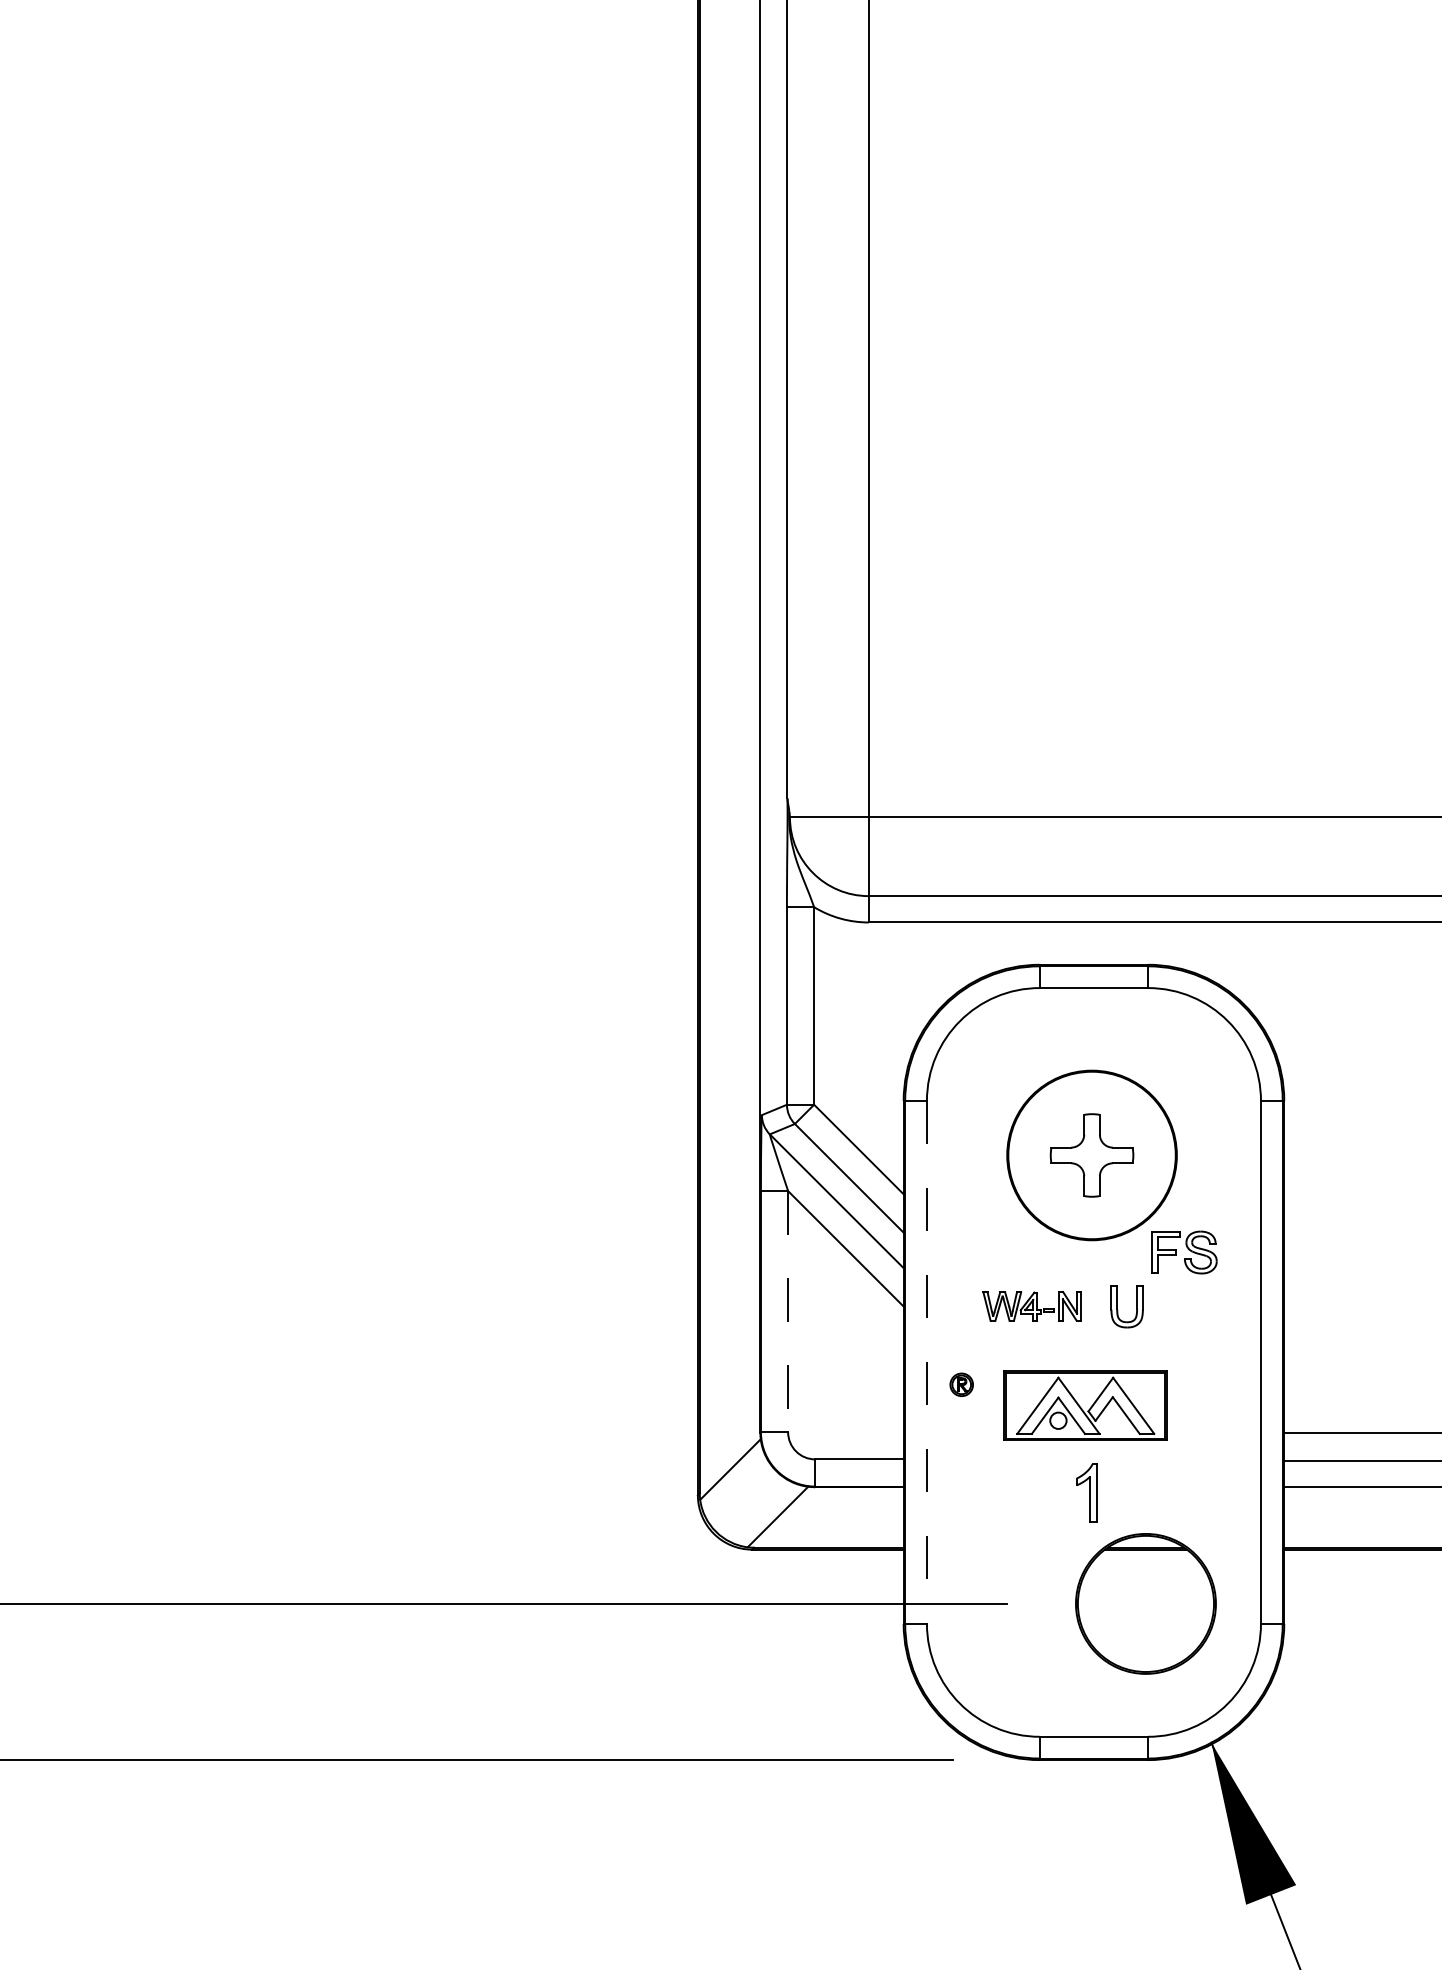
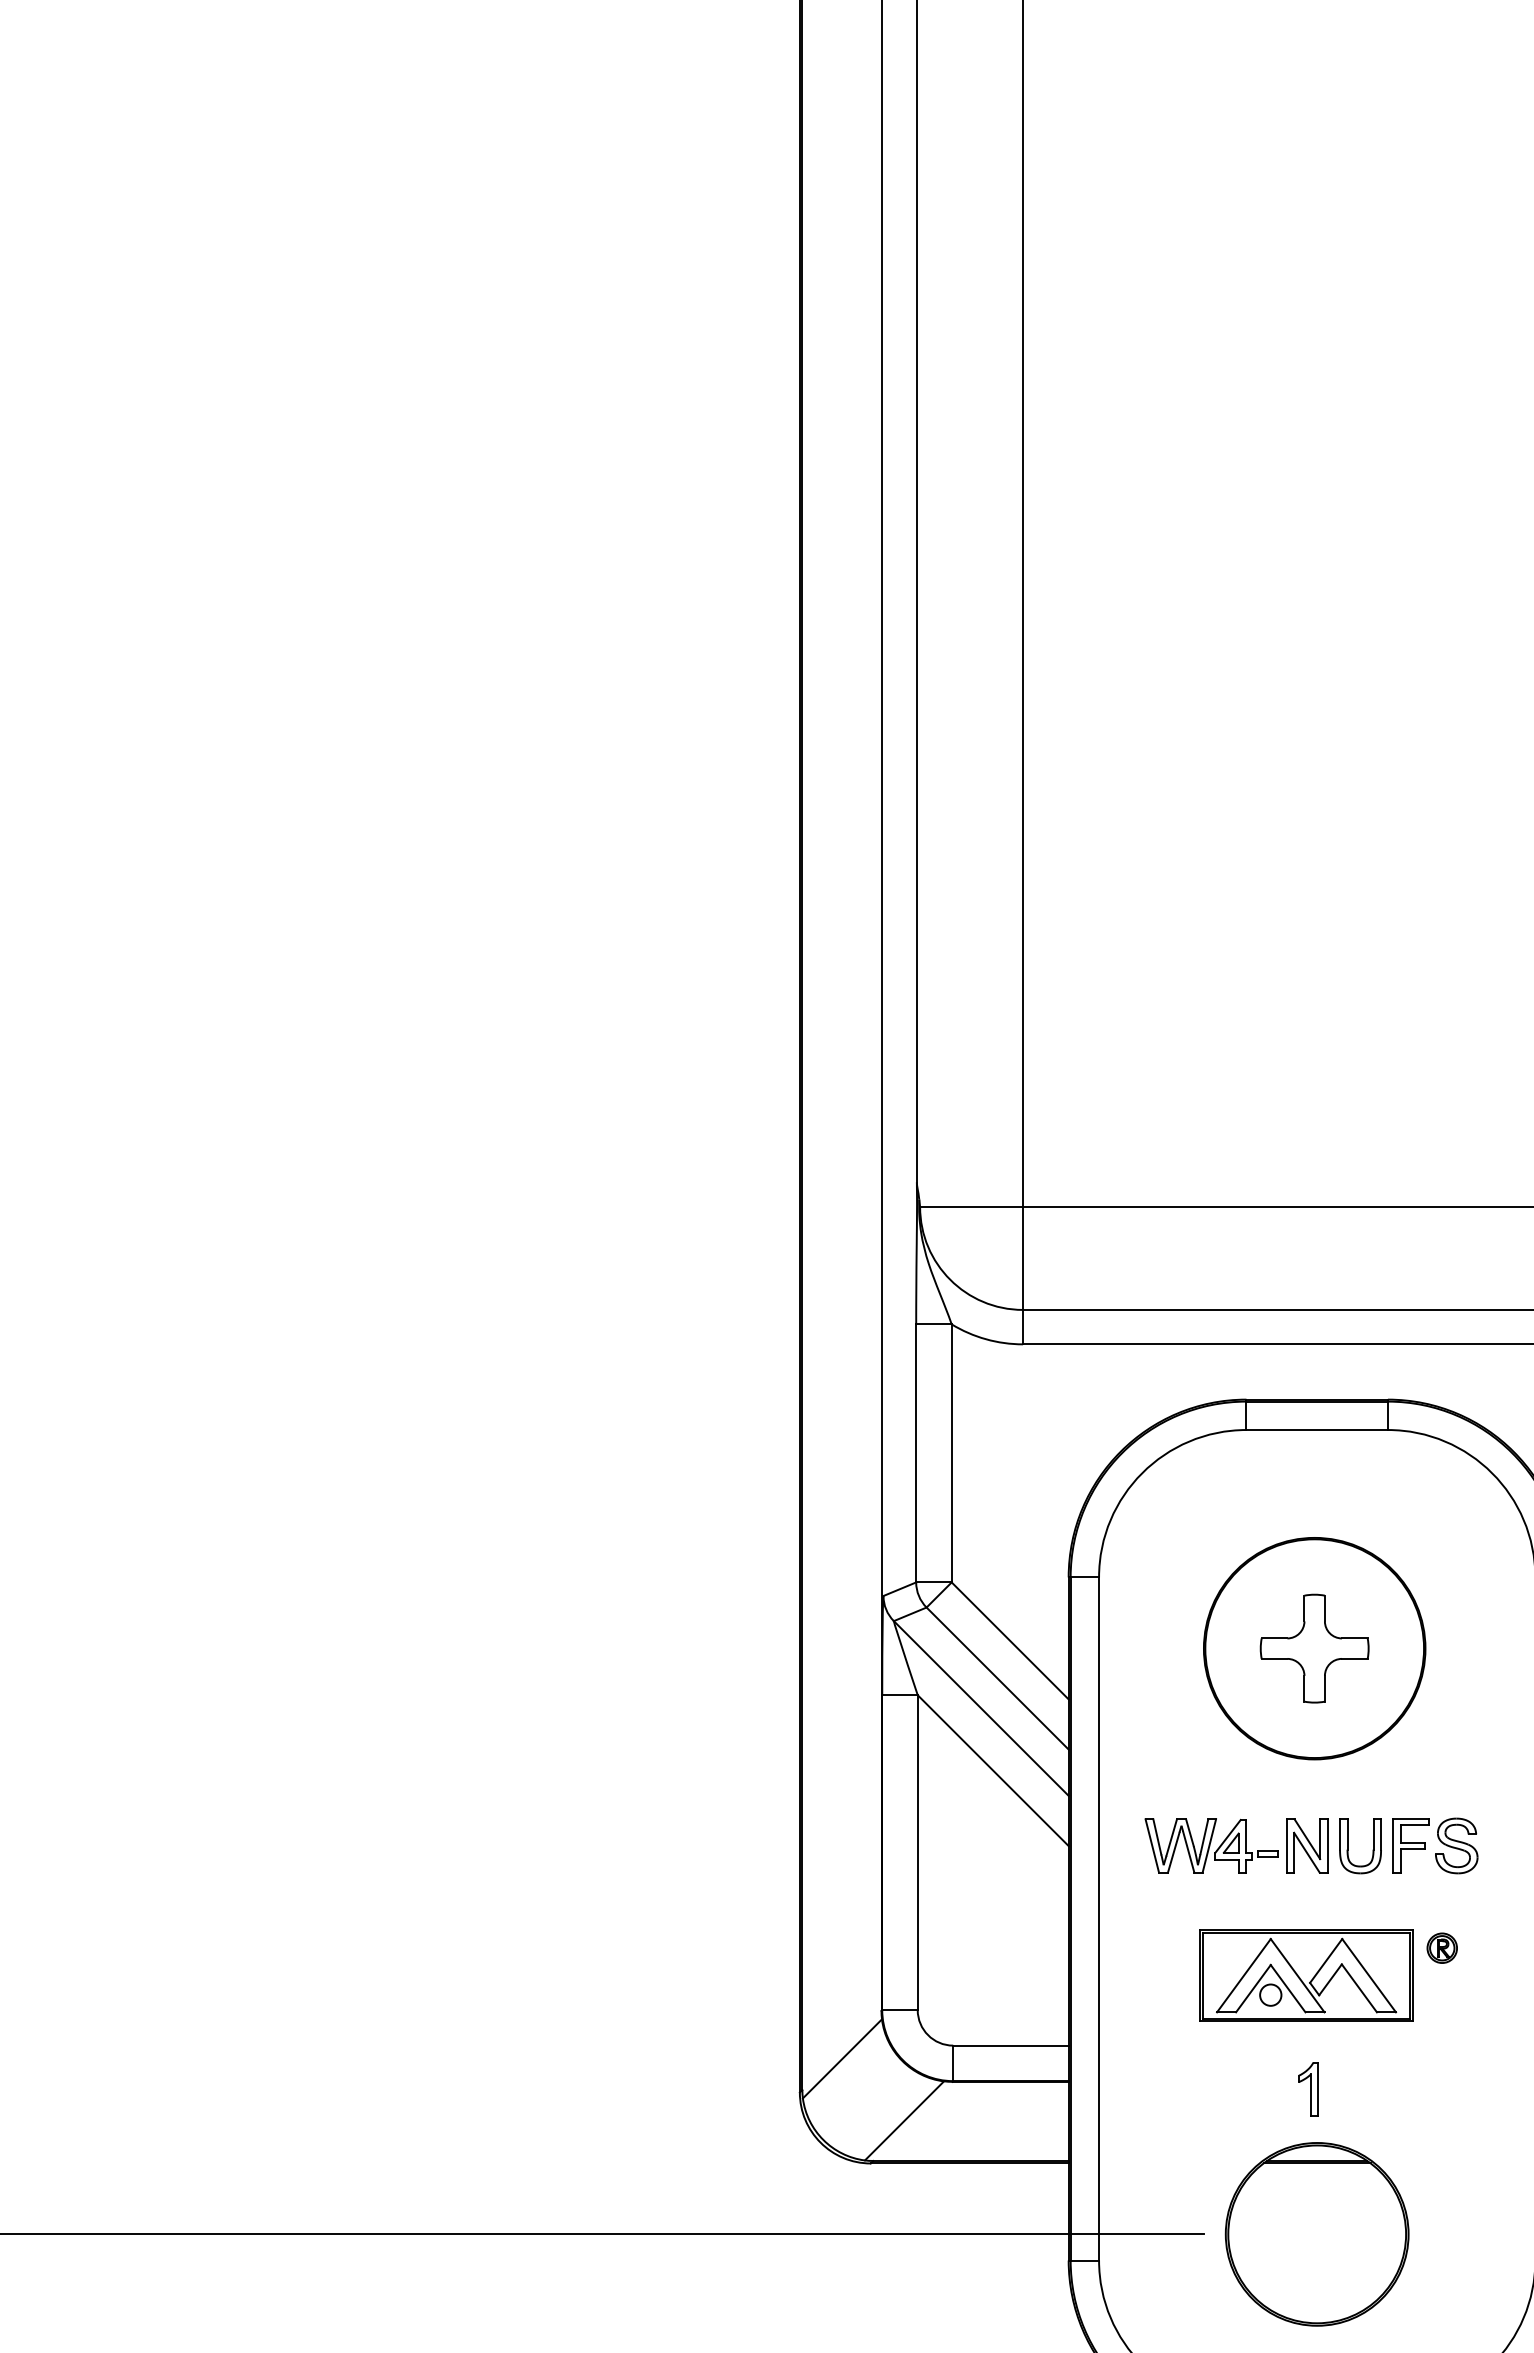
part: (1184, 1252) -> (1435, 1845), moved
part: (1031, 1306) -> (1235, 1845), size x1.43
line: (788, 1311) -> (918, 1852), dashed -> solid
line: (926, 1362) -> (1098, 1919), dashed -> solid
part: (961, 1384) -> (1441, 1947), moved
part: (1087, 1492) -> (1308, 2088), size x0.71
part: (1145, 1603) -> (1316, 2233), moved

